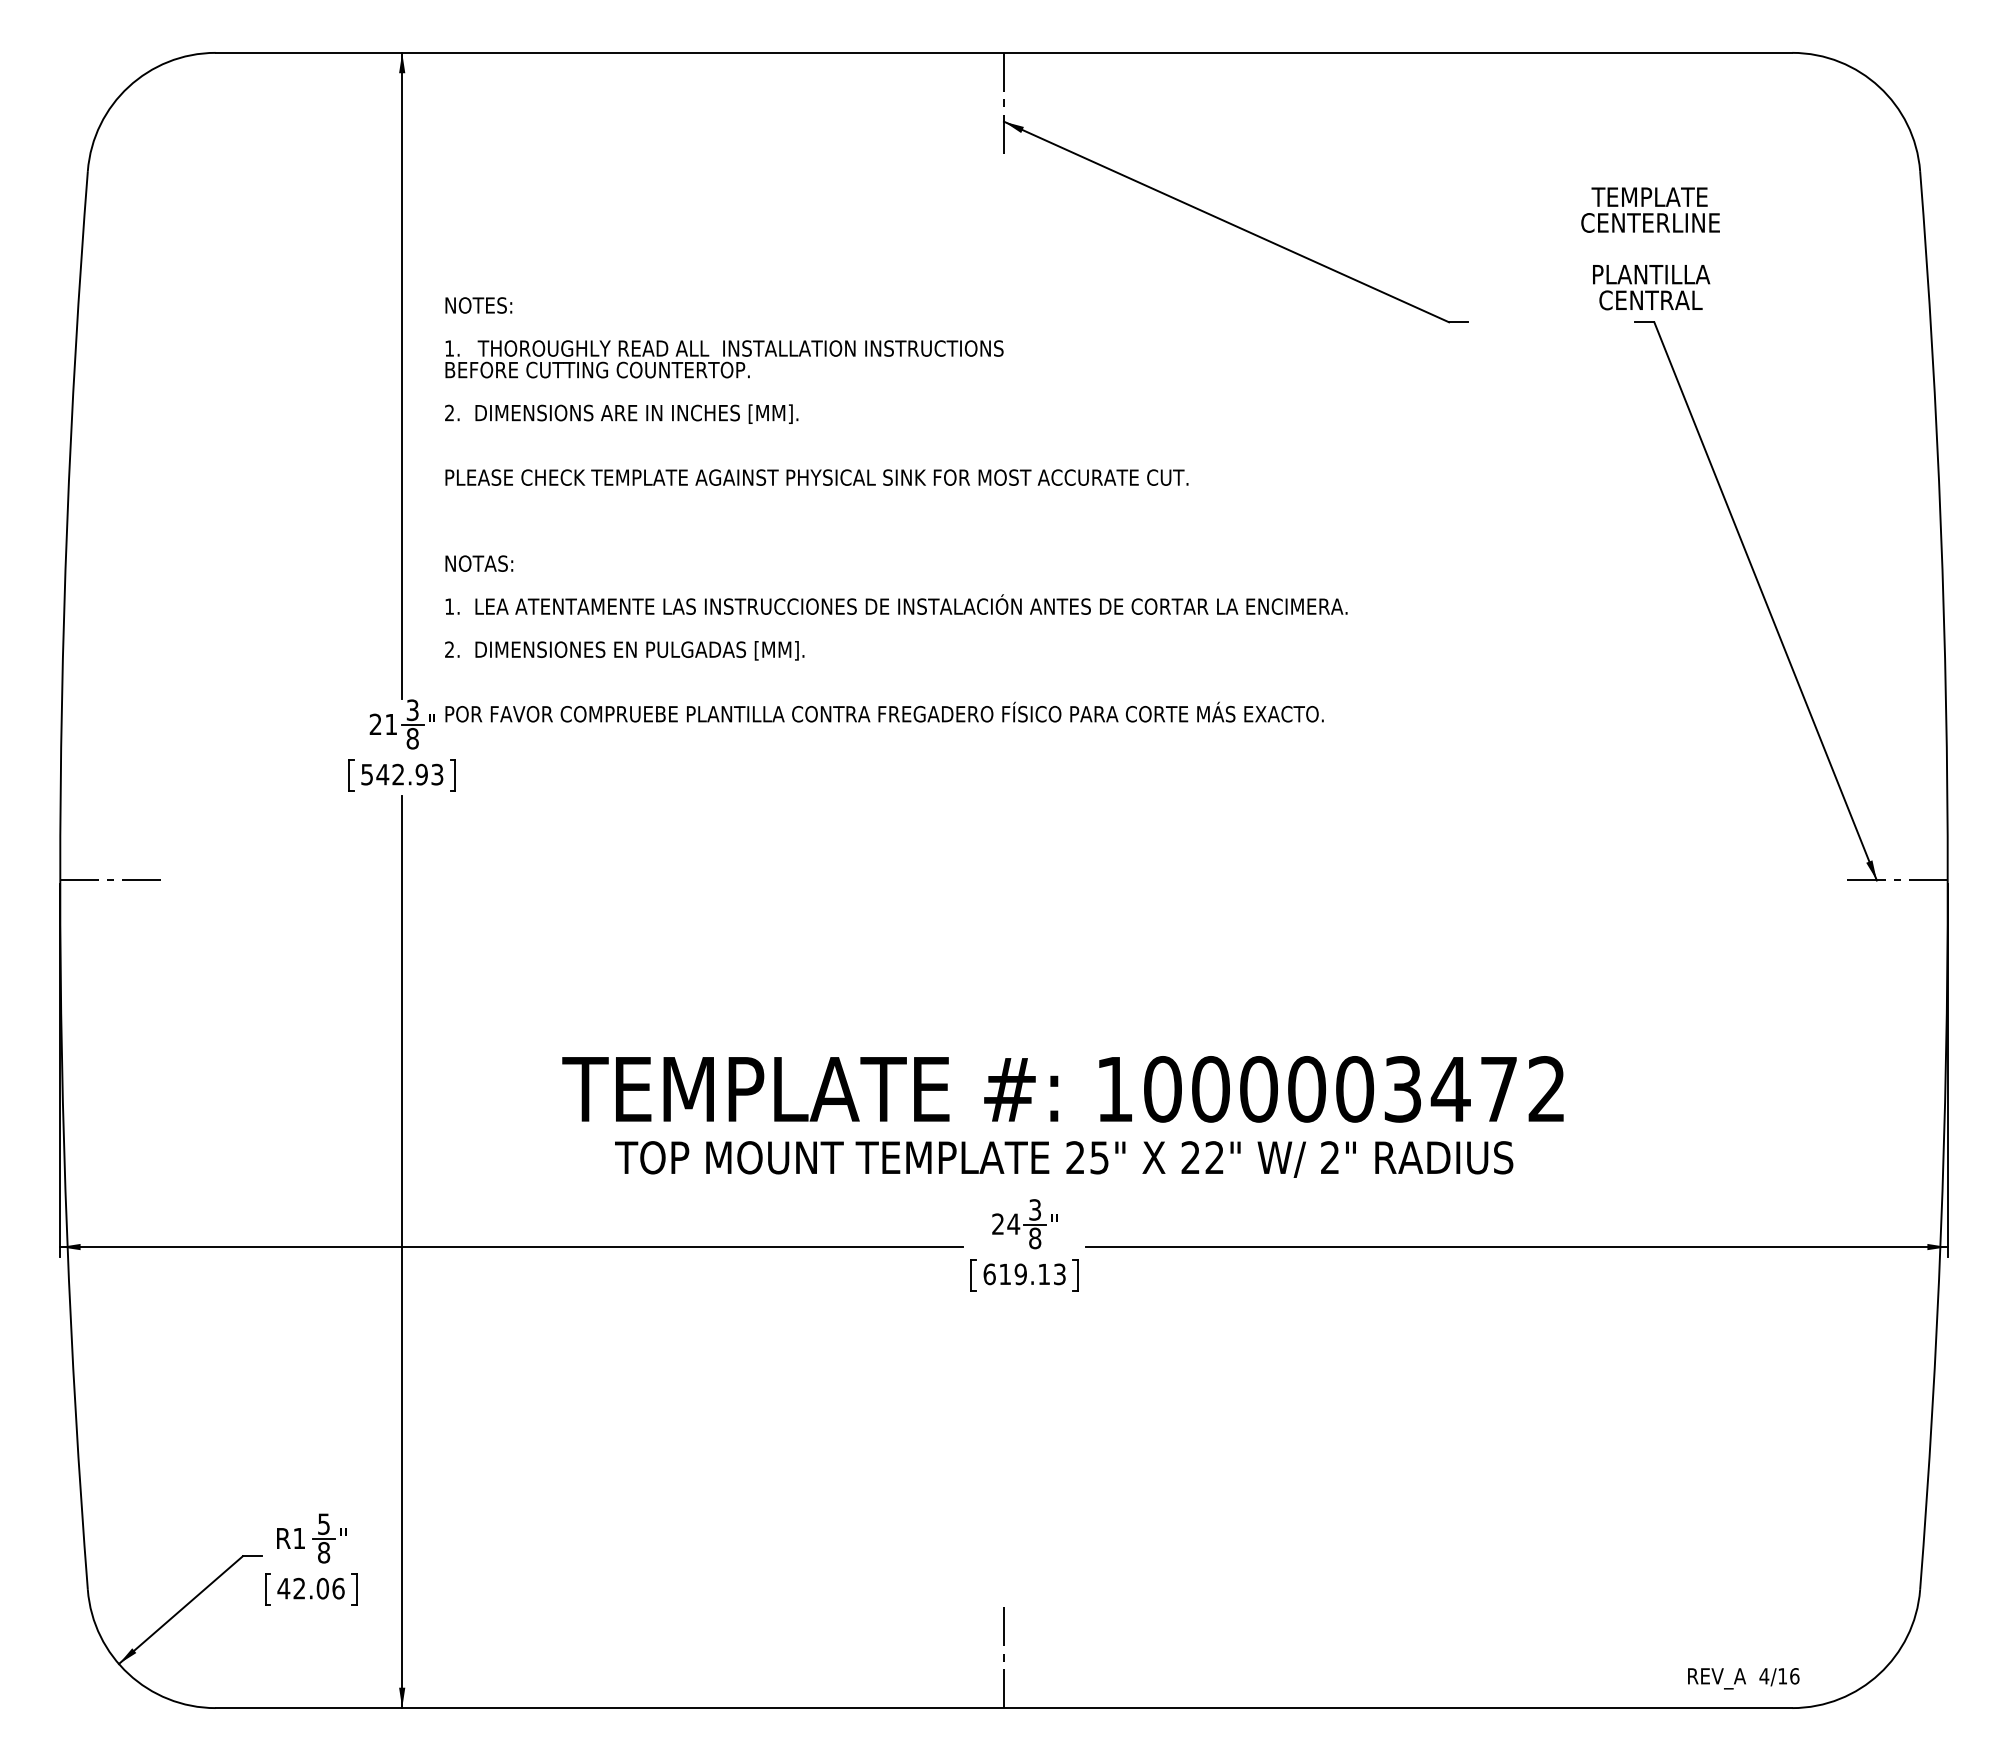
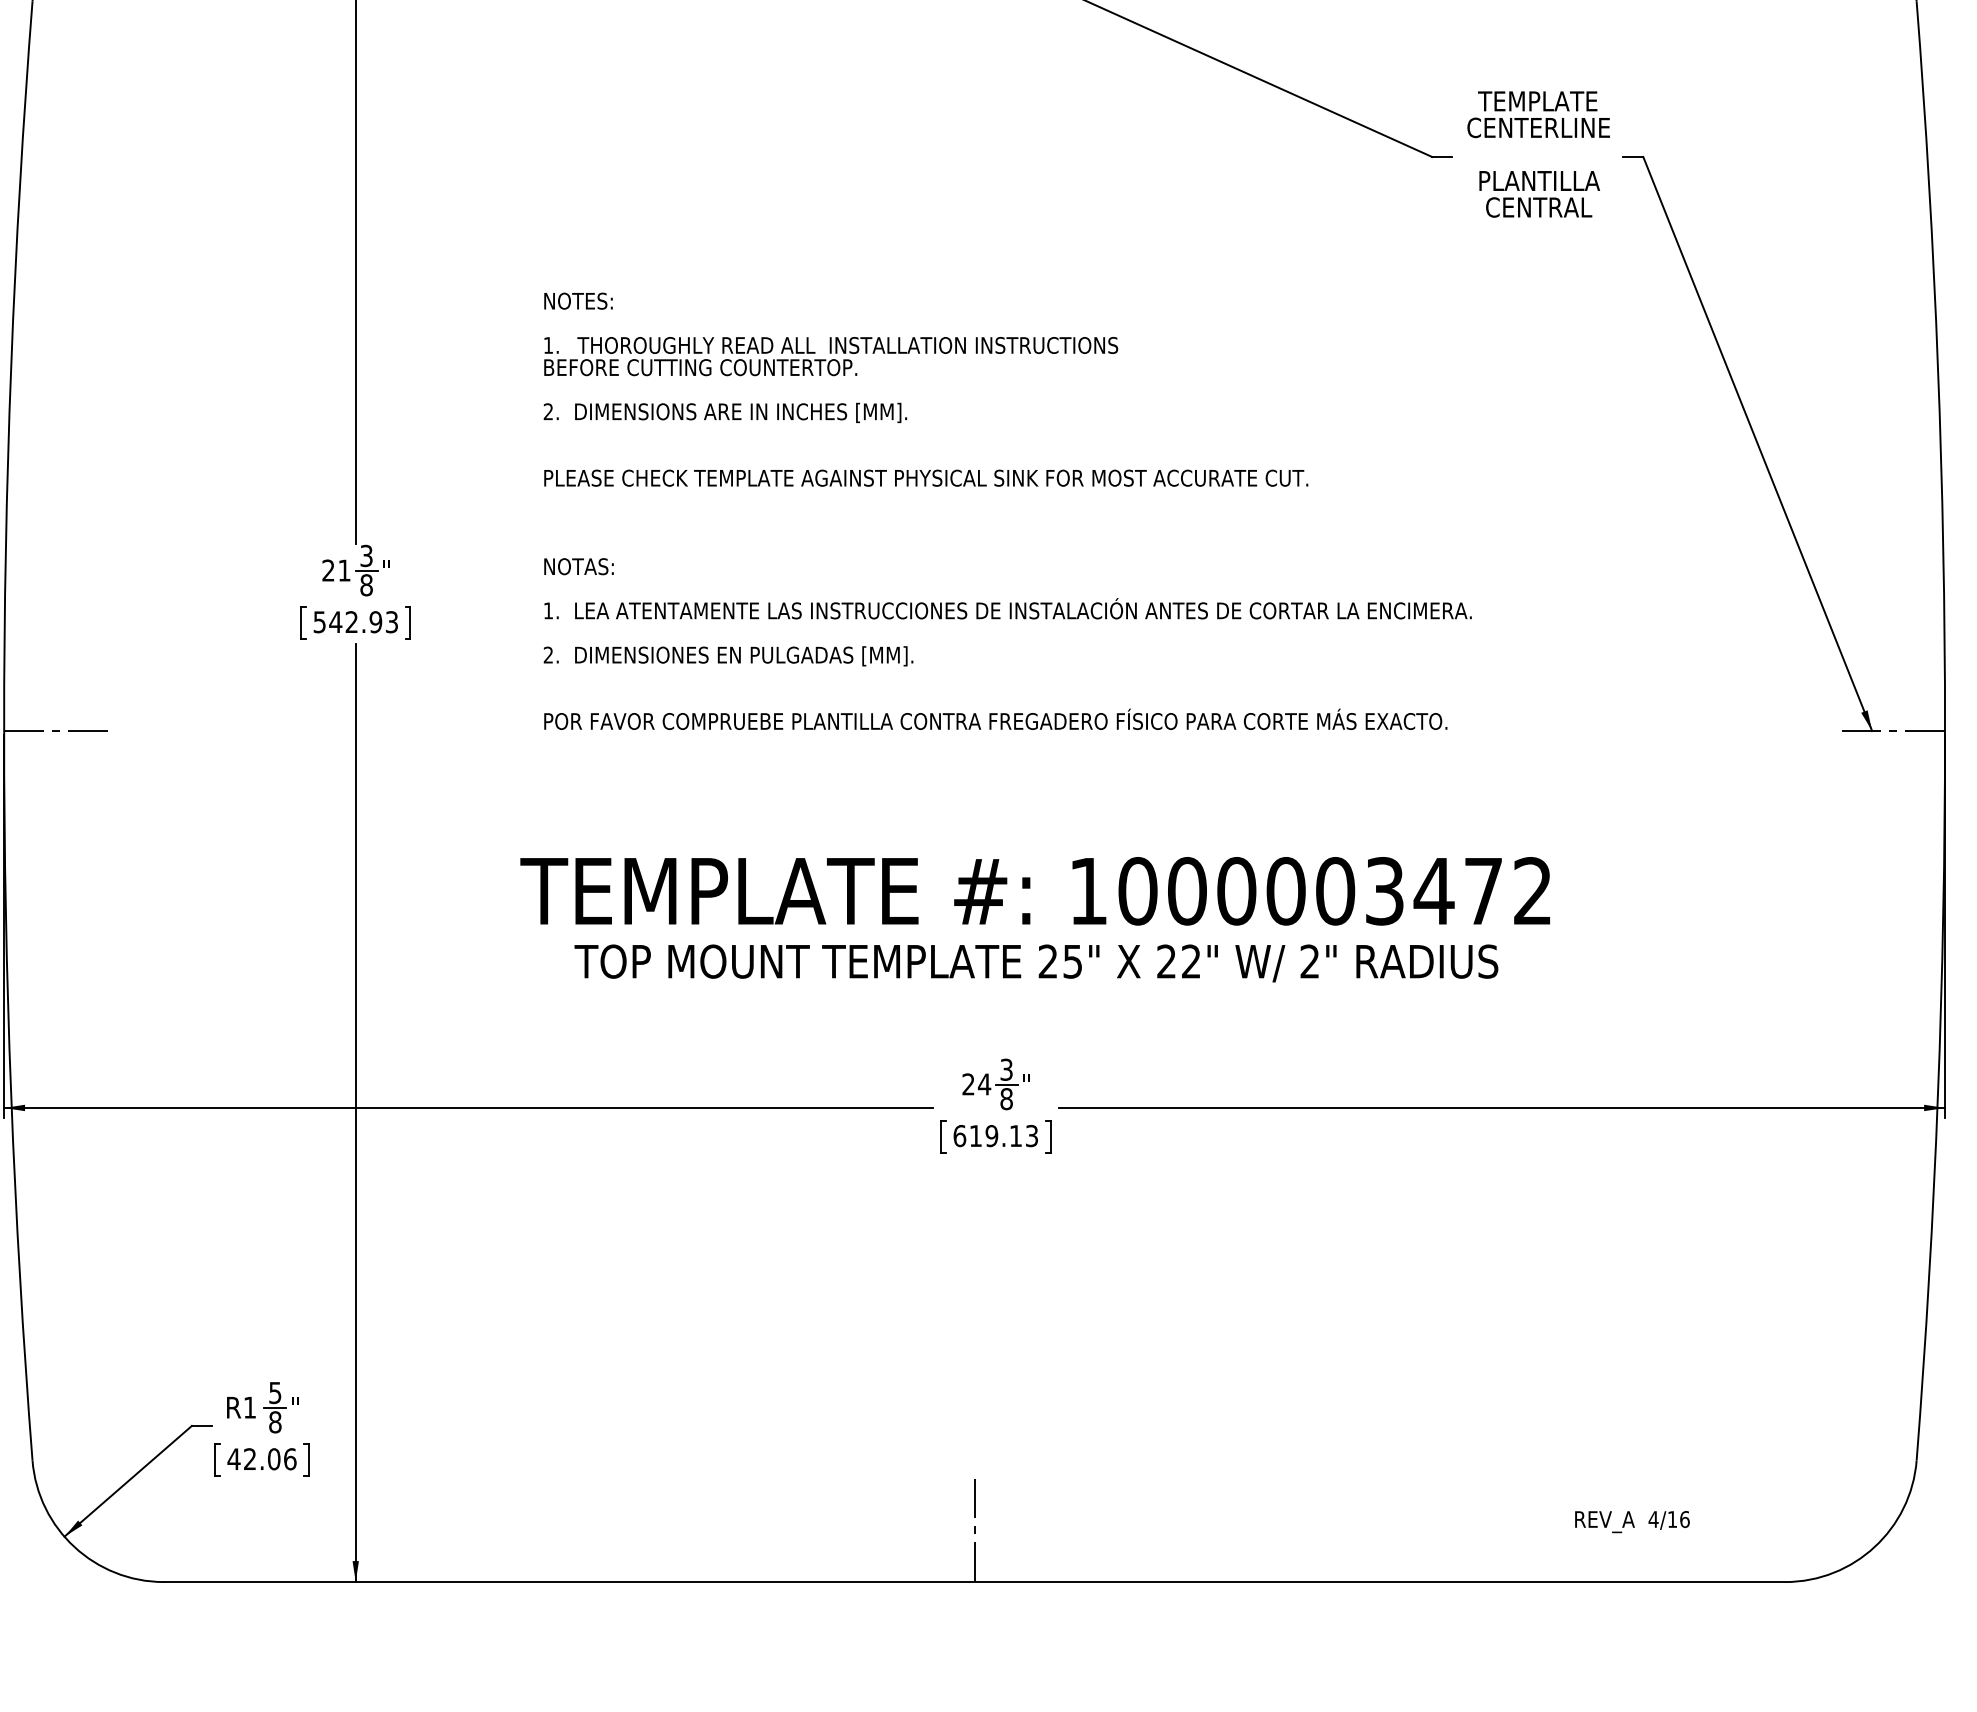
text: (1650, 248) -> (1538, 154), moved
text: (896, 509) -> (1008, 510), moved
text: (1062, 1116) -> (1034, 919), moved
text: (1743, 1678) -> (1632, 1521), moved

